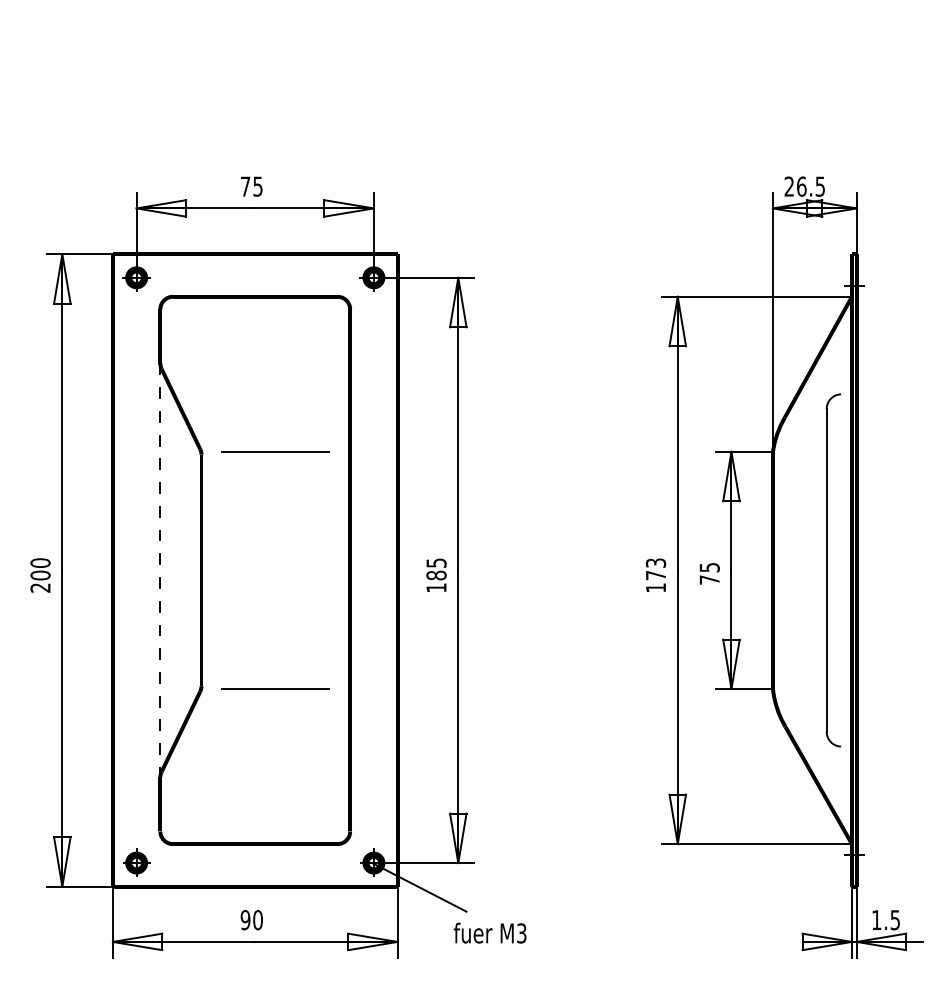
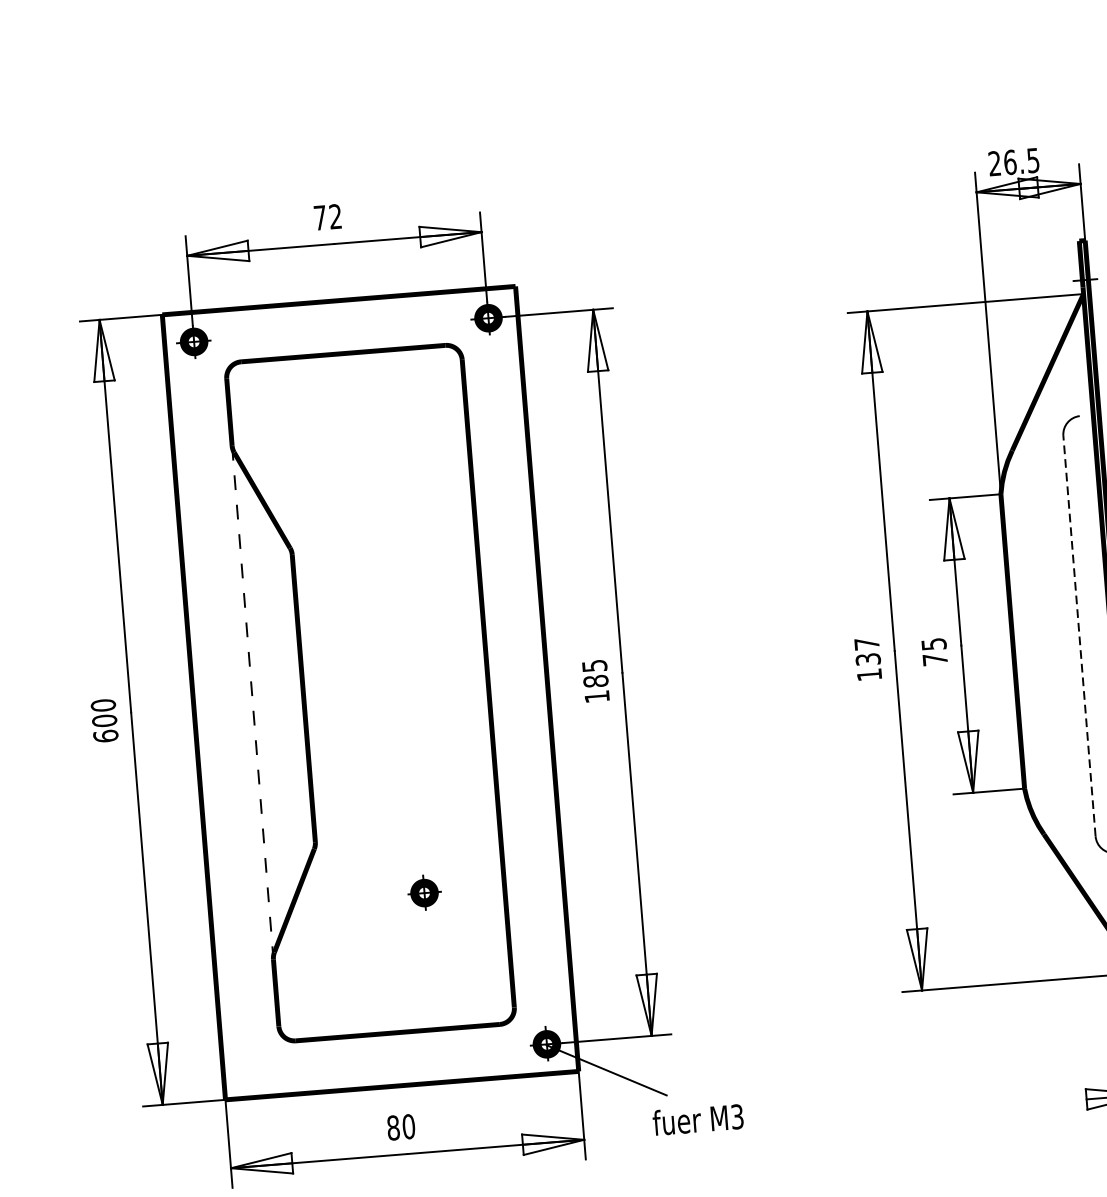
text: (257, 186) -> (334, 216), 75 -> 72
line: (275, 451) -> (383, 543), removed
text: (655, 569) -> (867, 652), 173 -> 137
line: (826, 569) -> (1079, 634), solid -> dashed
text: (40, 587) -> (105, 735), 200 -> 600
line: (275, 689) -> (407, 838), removed
part: (136, 862) -> (424, 892), moved
text: (245, 920) -> (393, 1128), 90 -> 80

